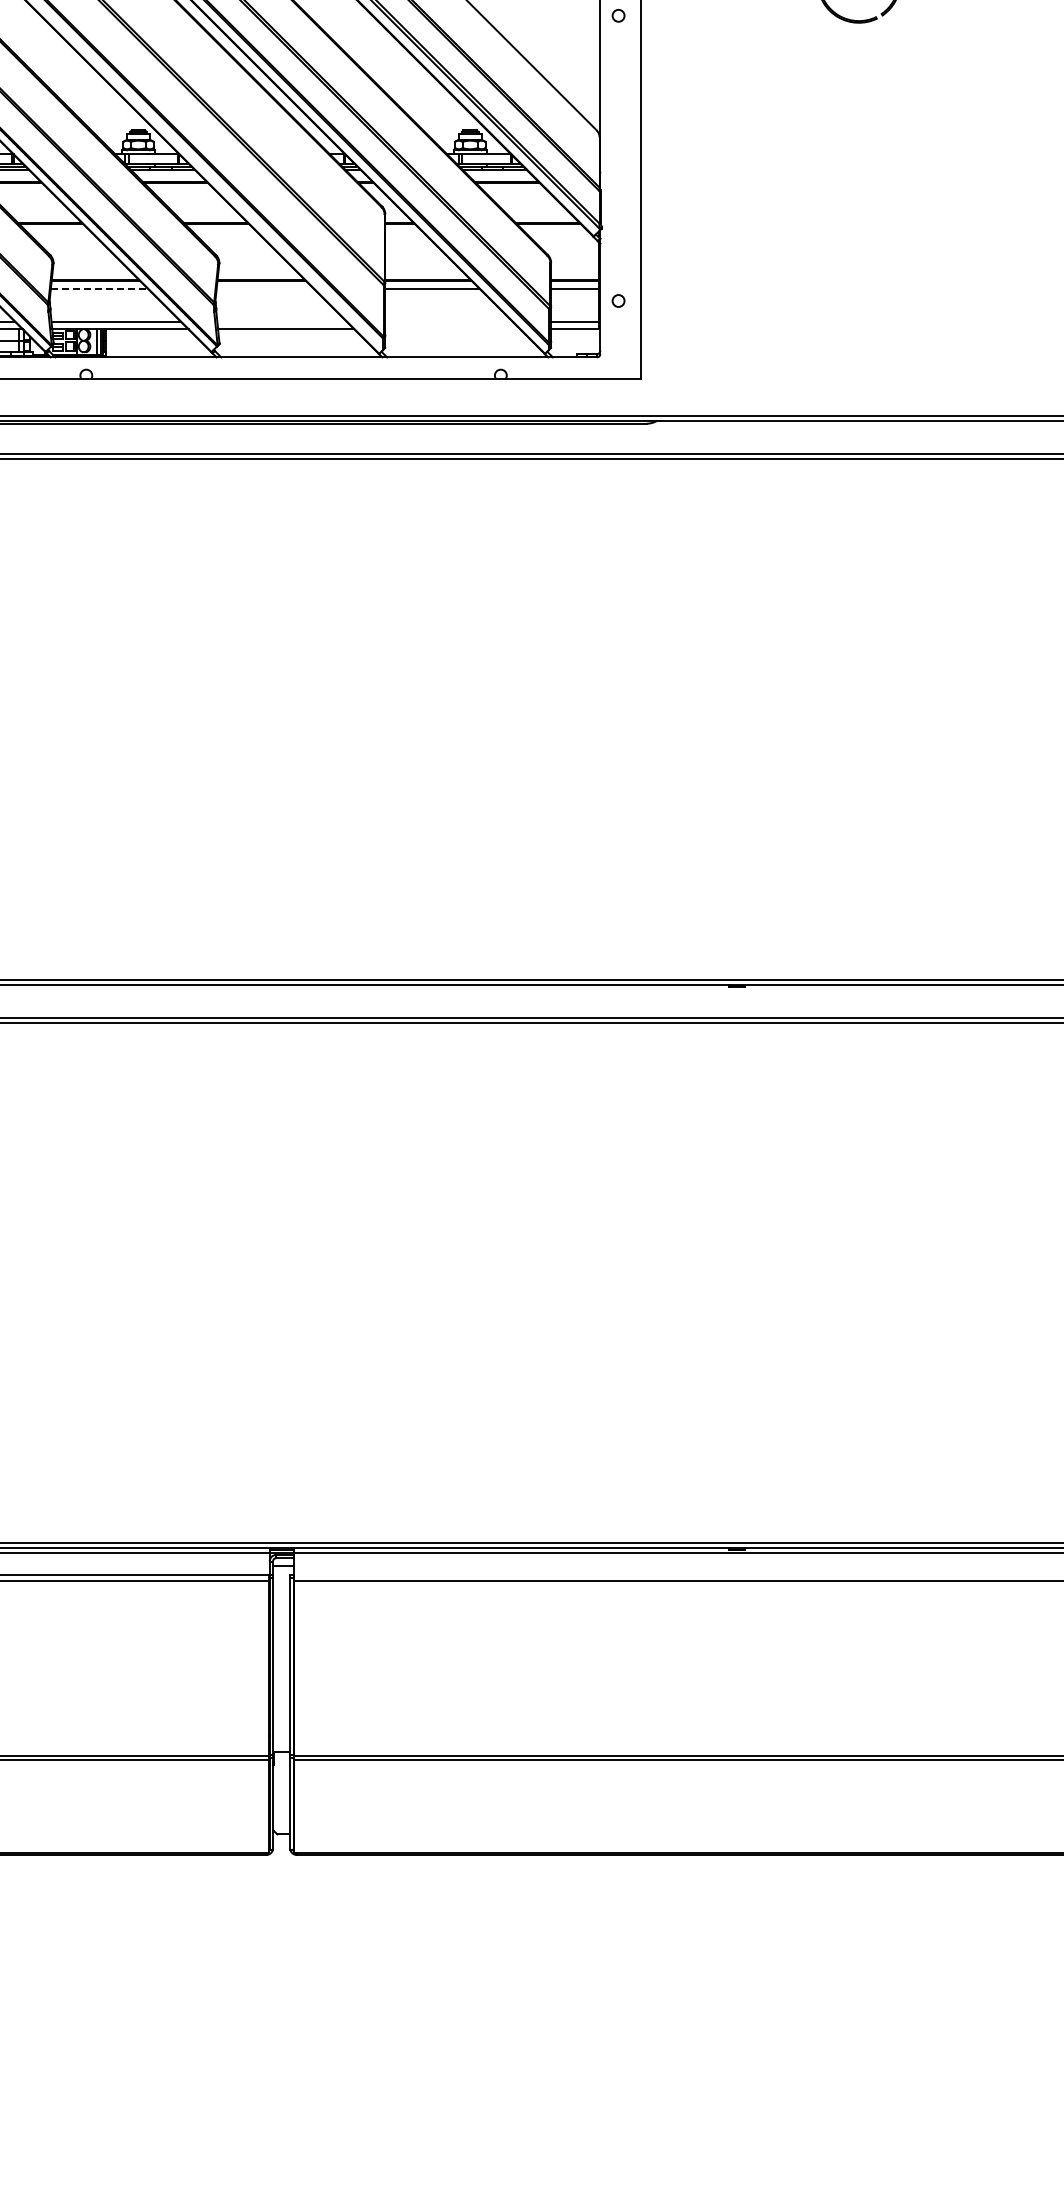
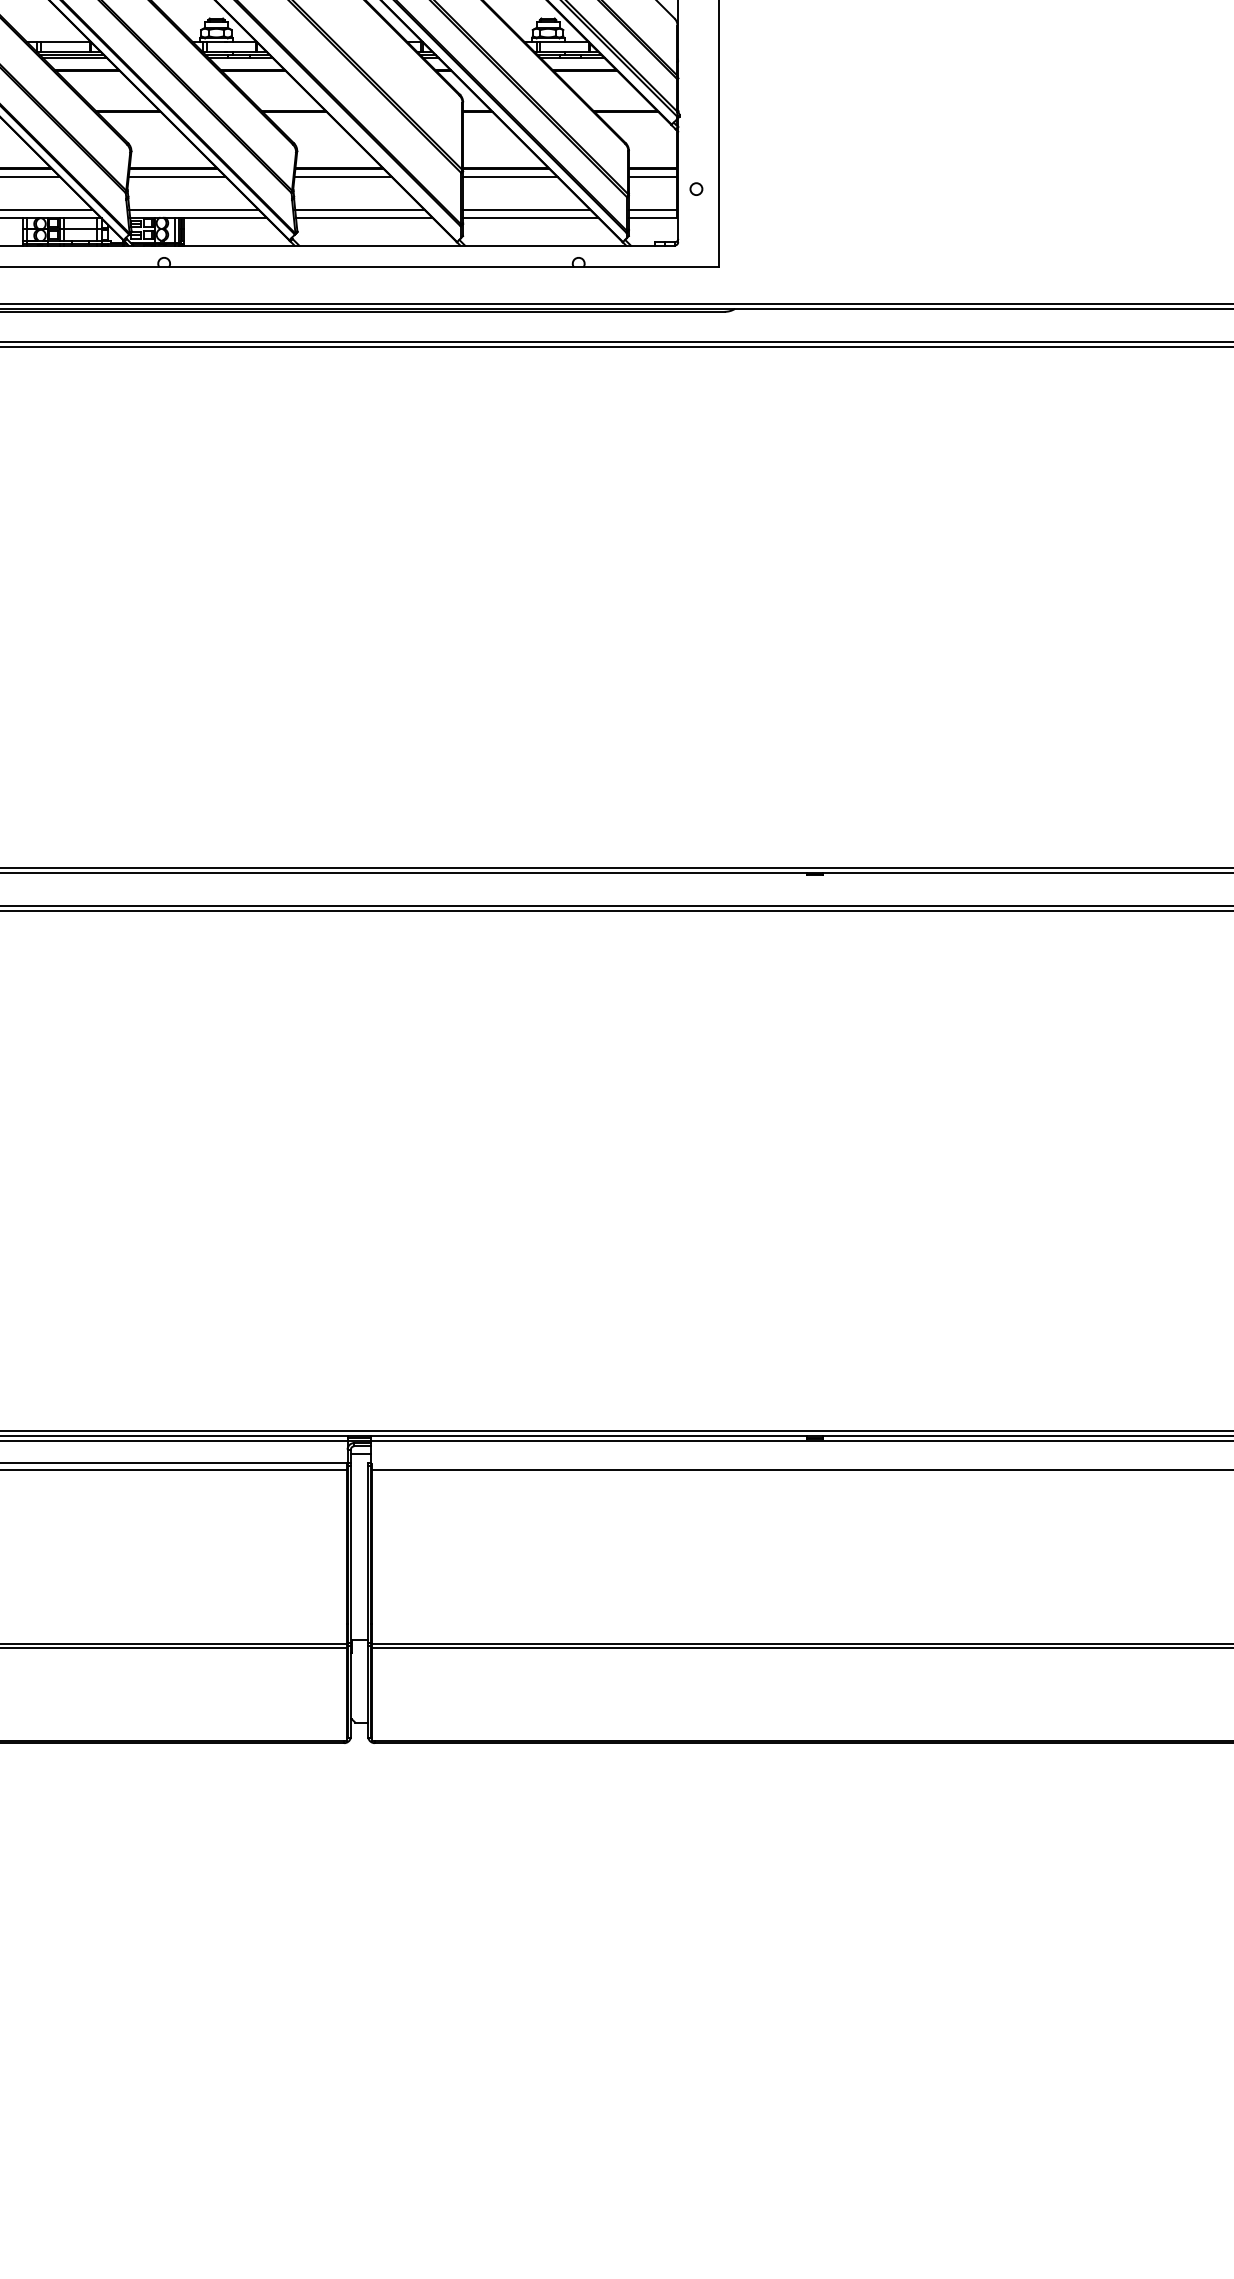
line: (99, 289) -> (177, 177), dashed -> solid
line: (264, 289) -> (342, 177), added
line: (281, 321) -> (359, 209), added
line: (448, 321) -> (526, 209), added
line: (452, 329) -> (530, 217), added

